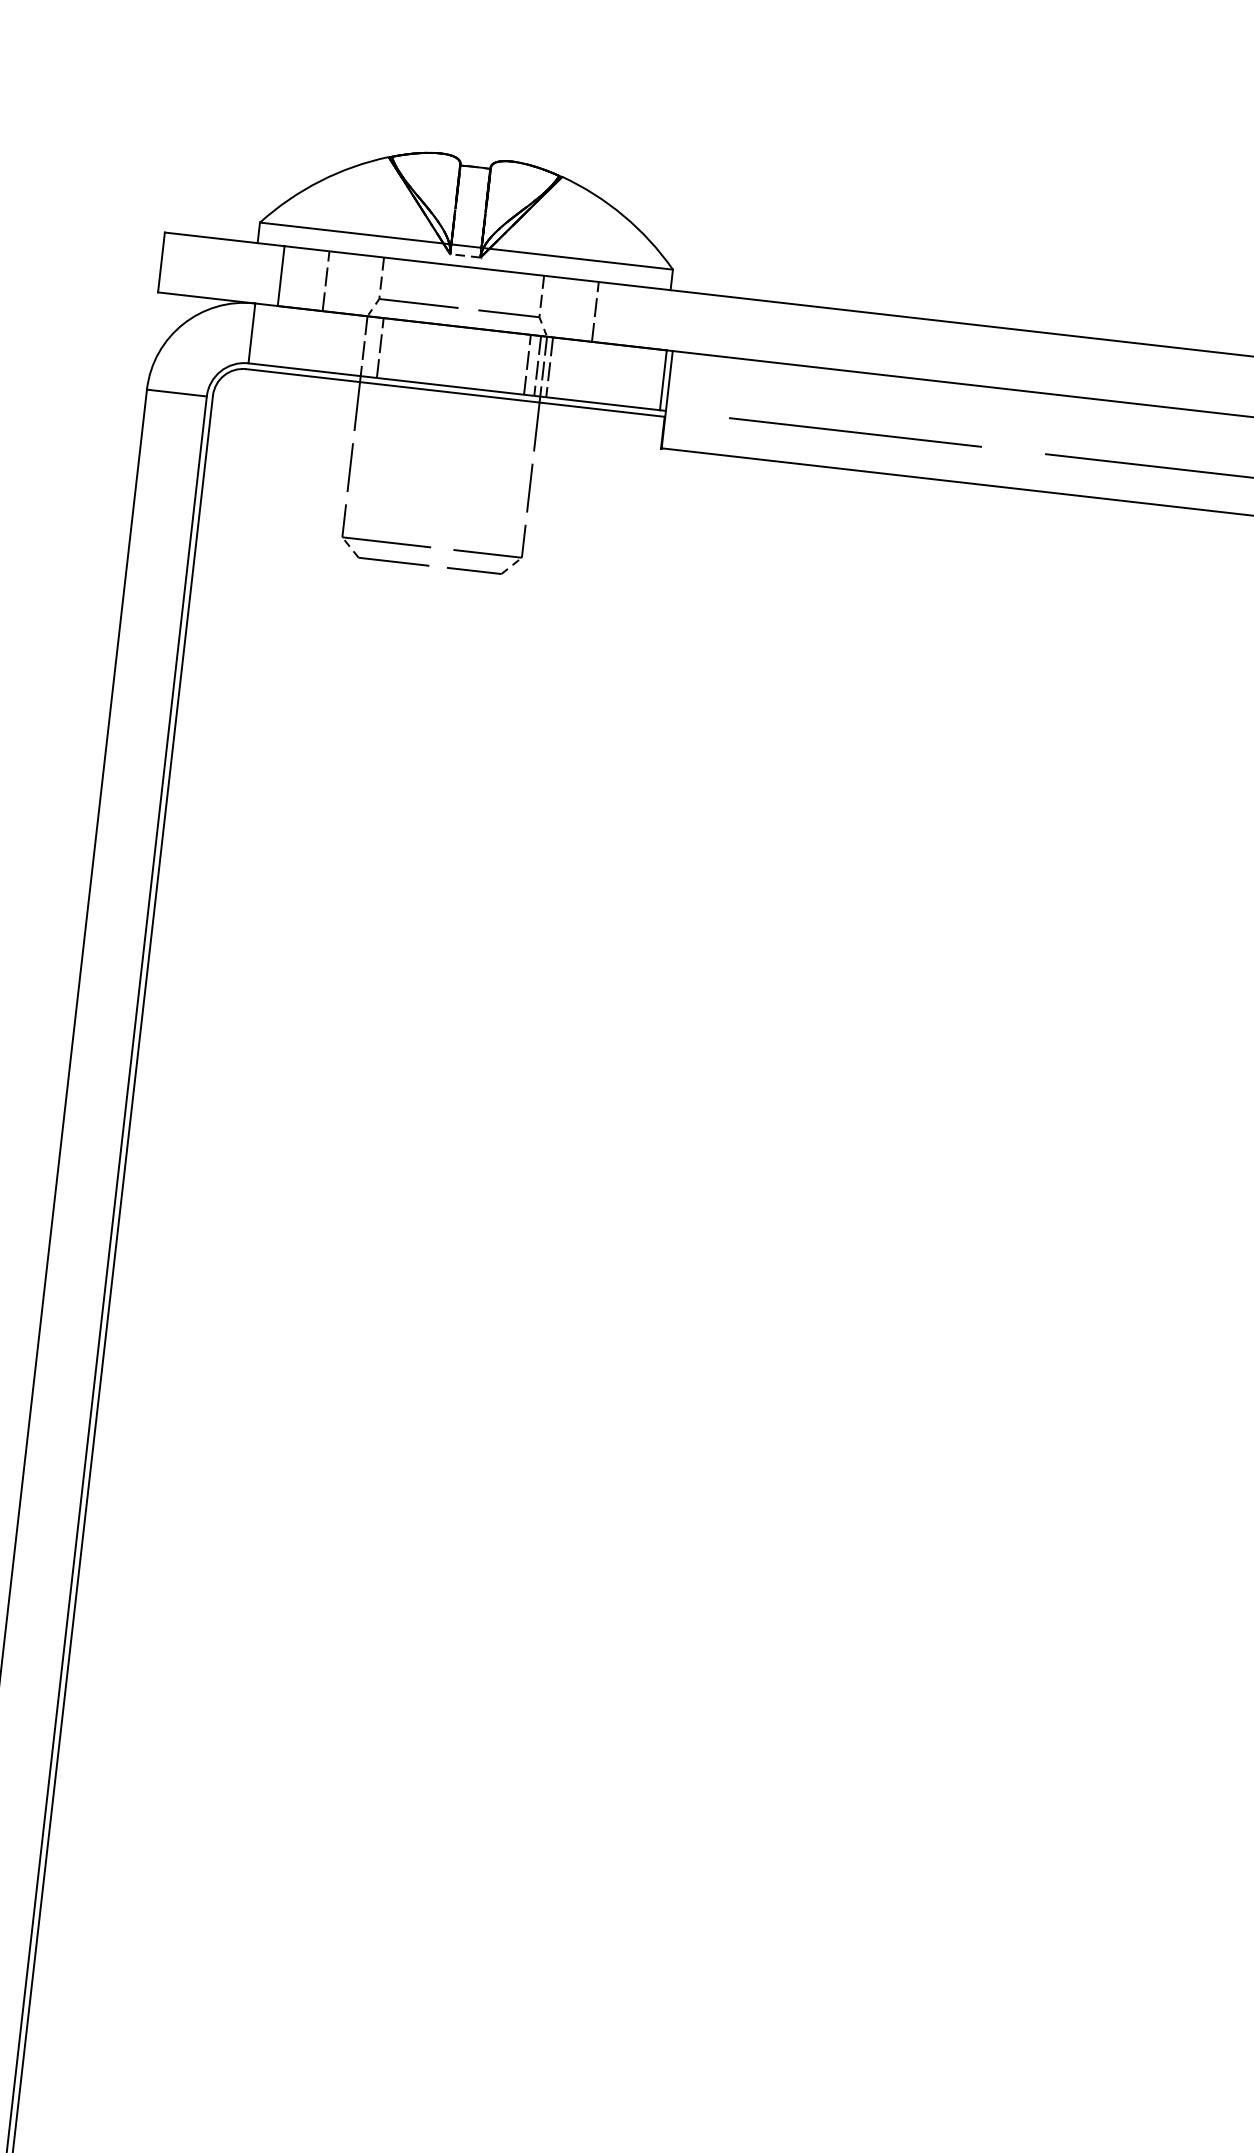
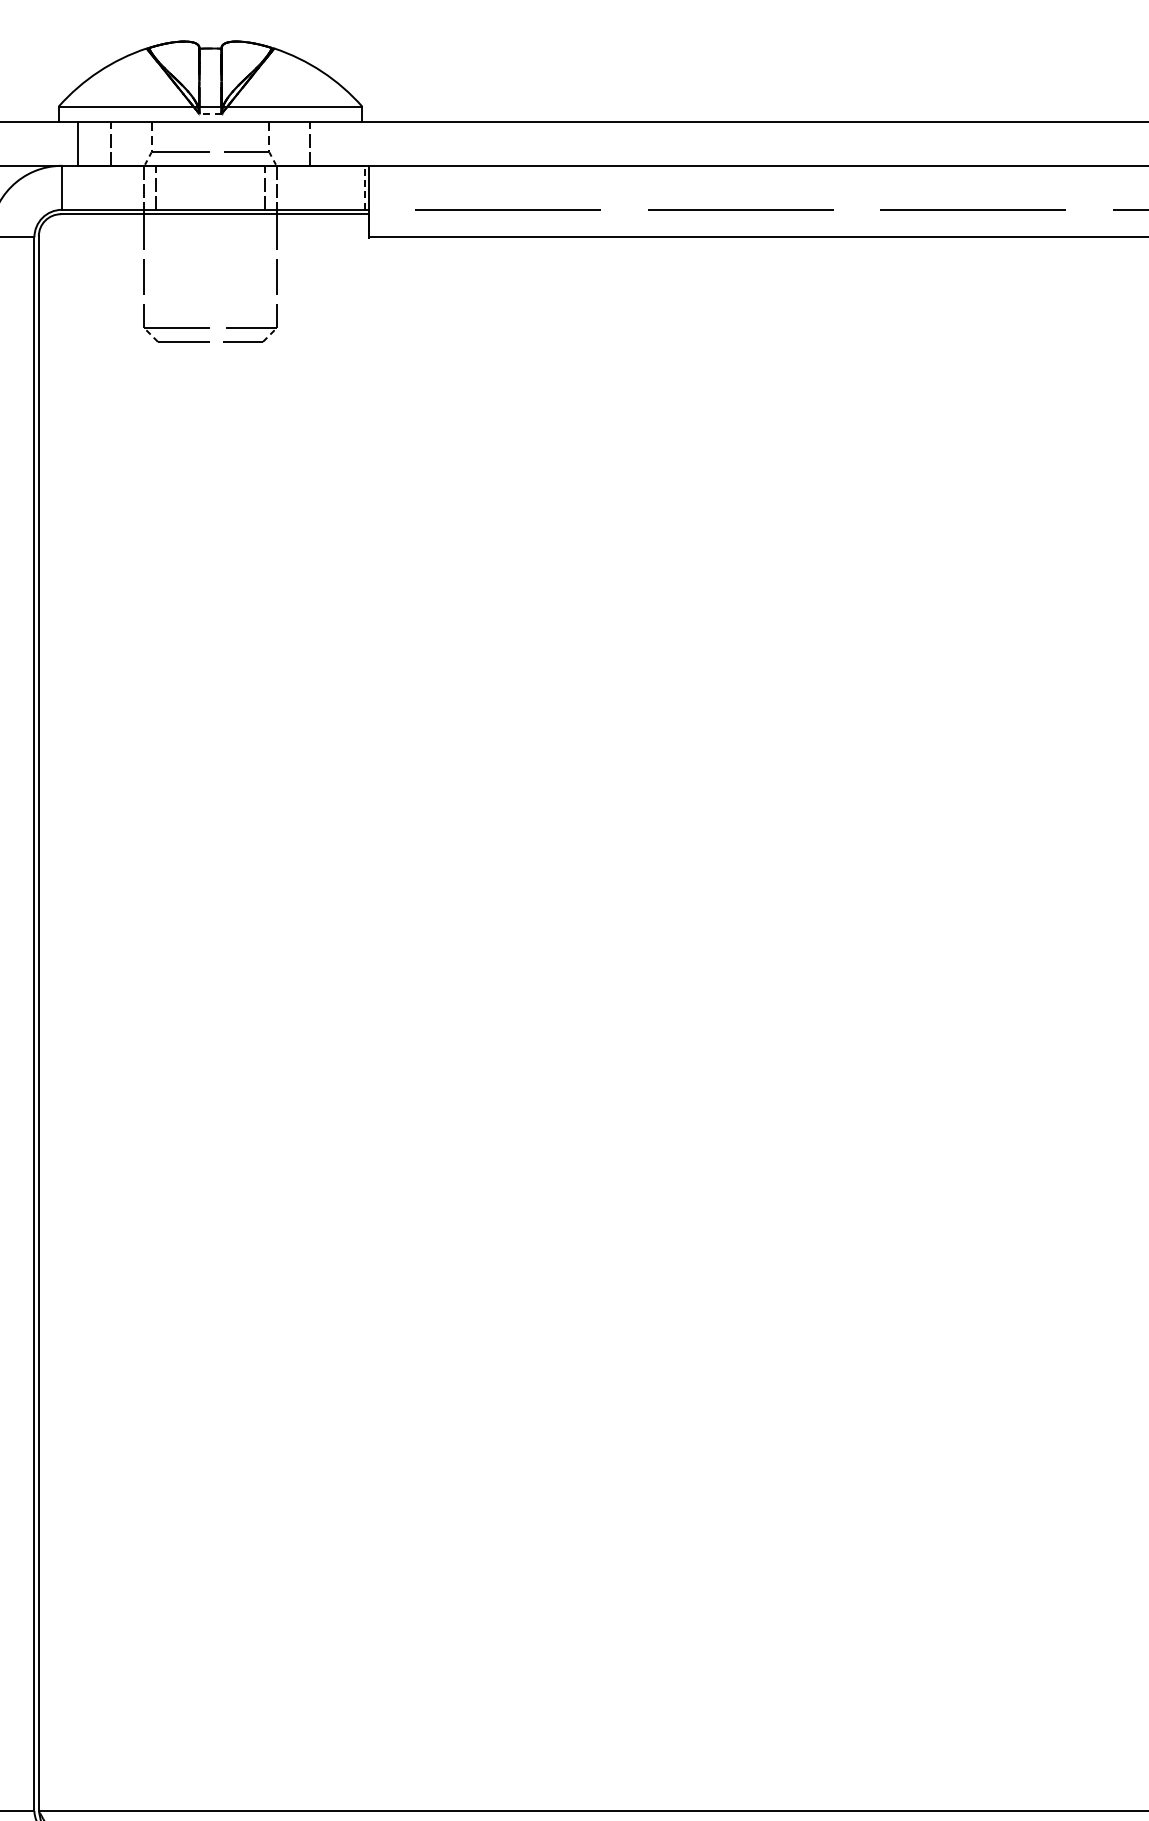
line: (538, 365) -> (272, 187), removed
line: (549, 366) -> (280, 187), removed
line: (663, 379) -> (364, 187), solid -> dashed

